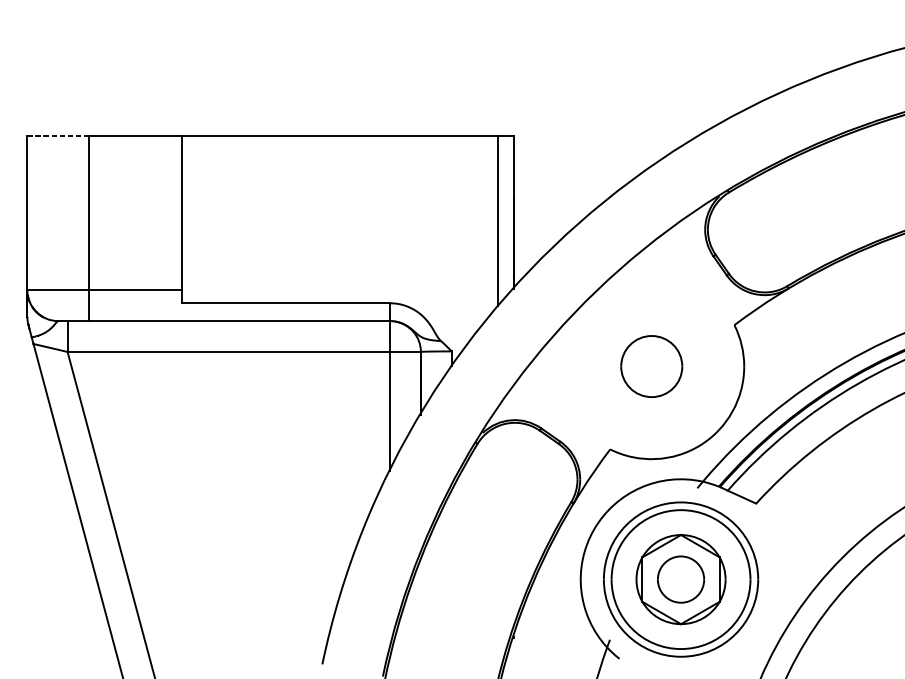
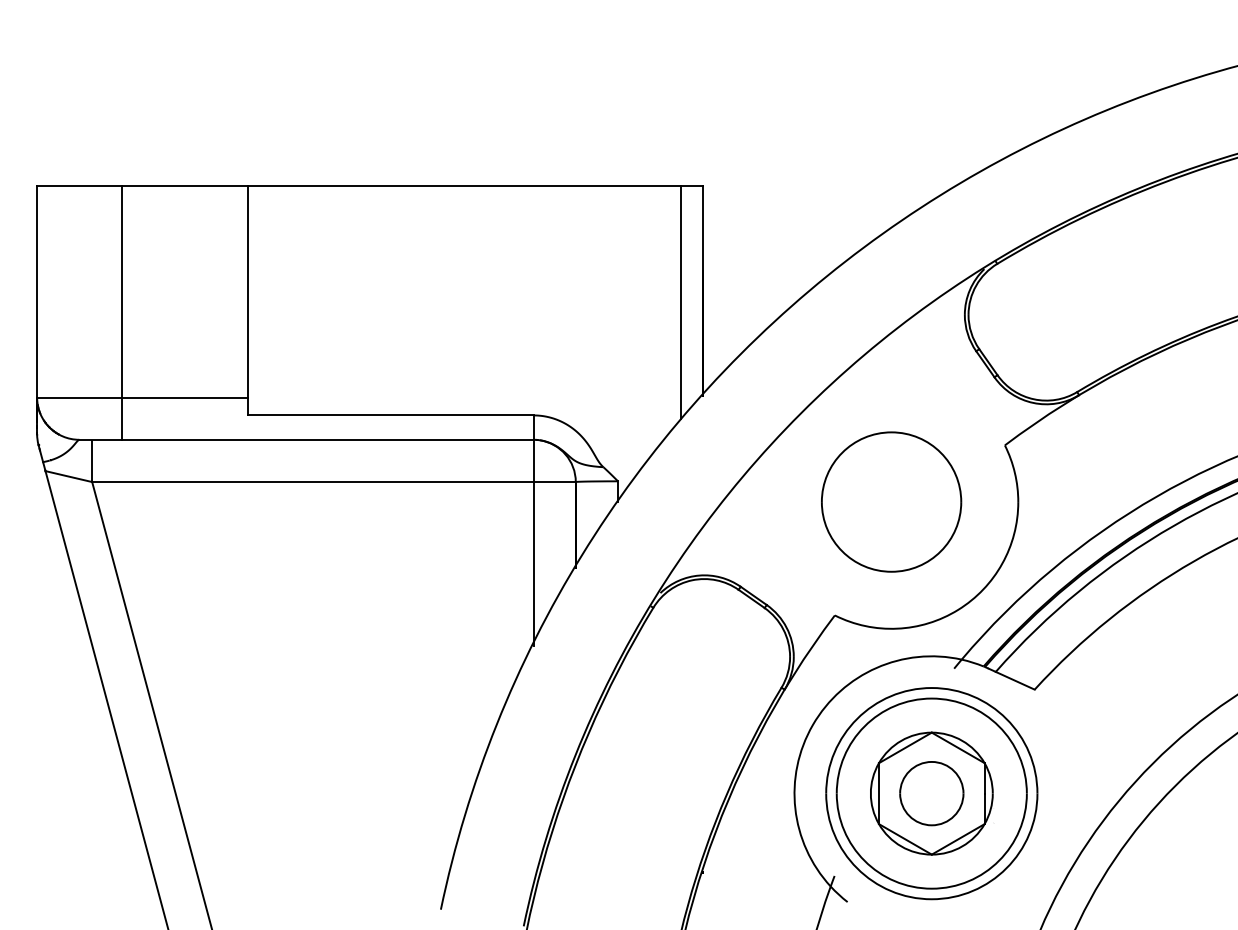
line: (58, 136) -> (79, 186), dashed -> solid
part: (651, 366) -> (891, 501), size x1.67

